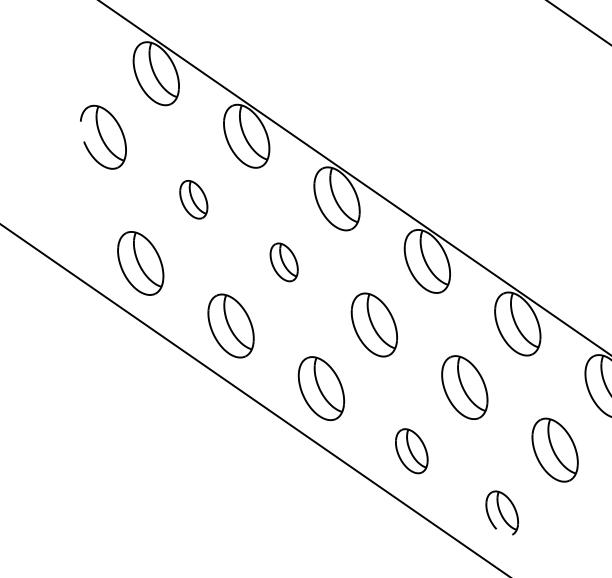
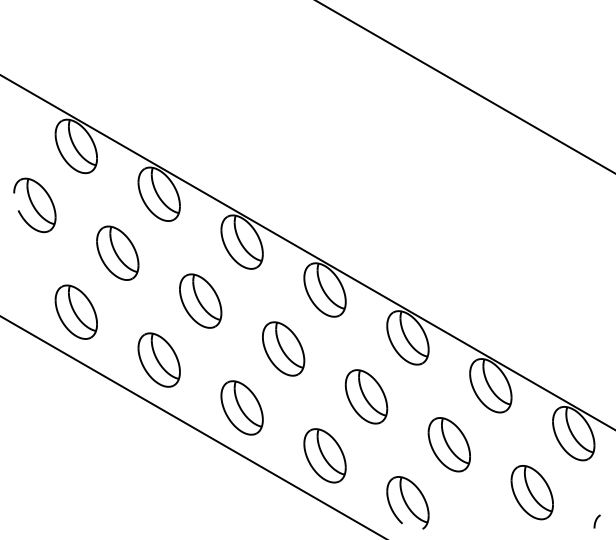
part: (193, 198) -> (117, 252), size x1.67
part: (283, 261) -> (200, 300), size x1.67
part: (411, 450) -> (324, 455), size x1.43
part: (501, 512) -> (407, 502), size x1.43

